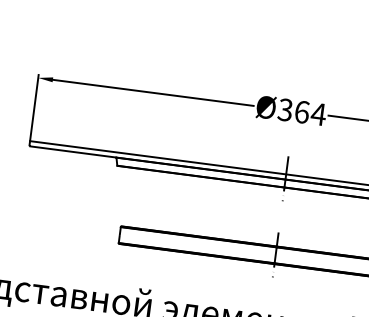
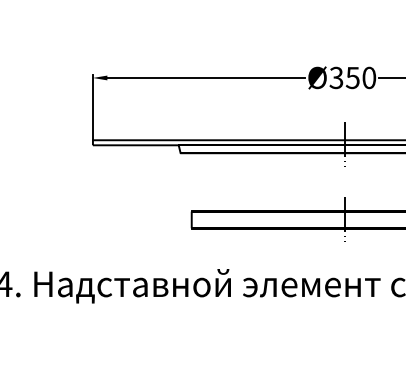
text: (309, 112) -> (360, 77), Ø364 -> Ø350

